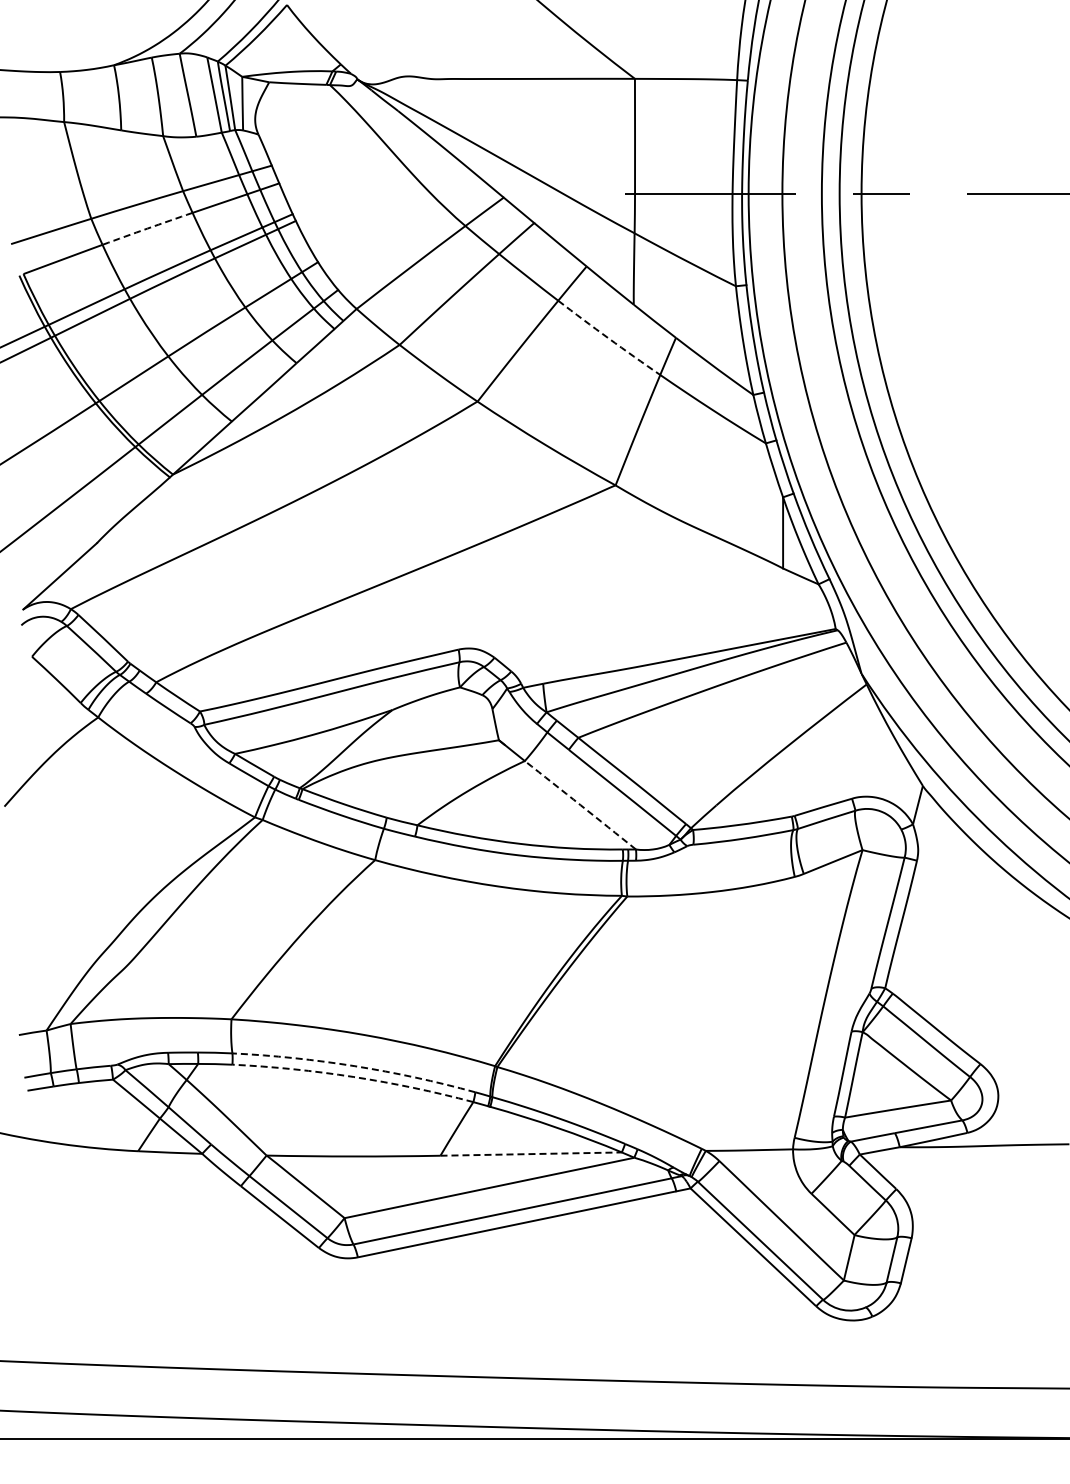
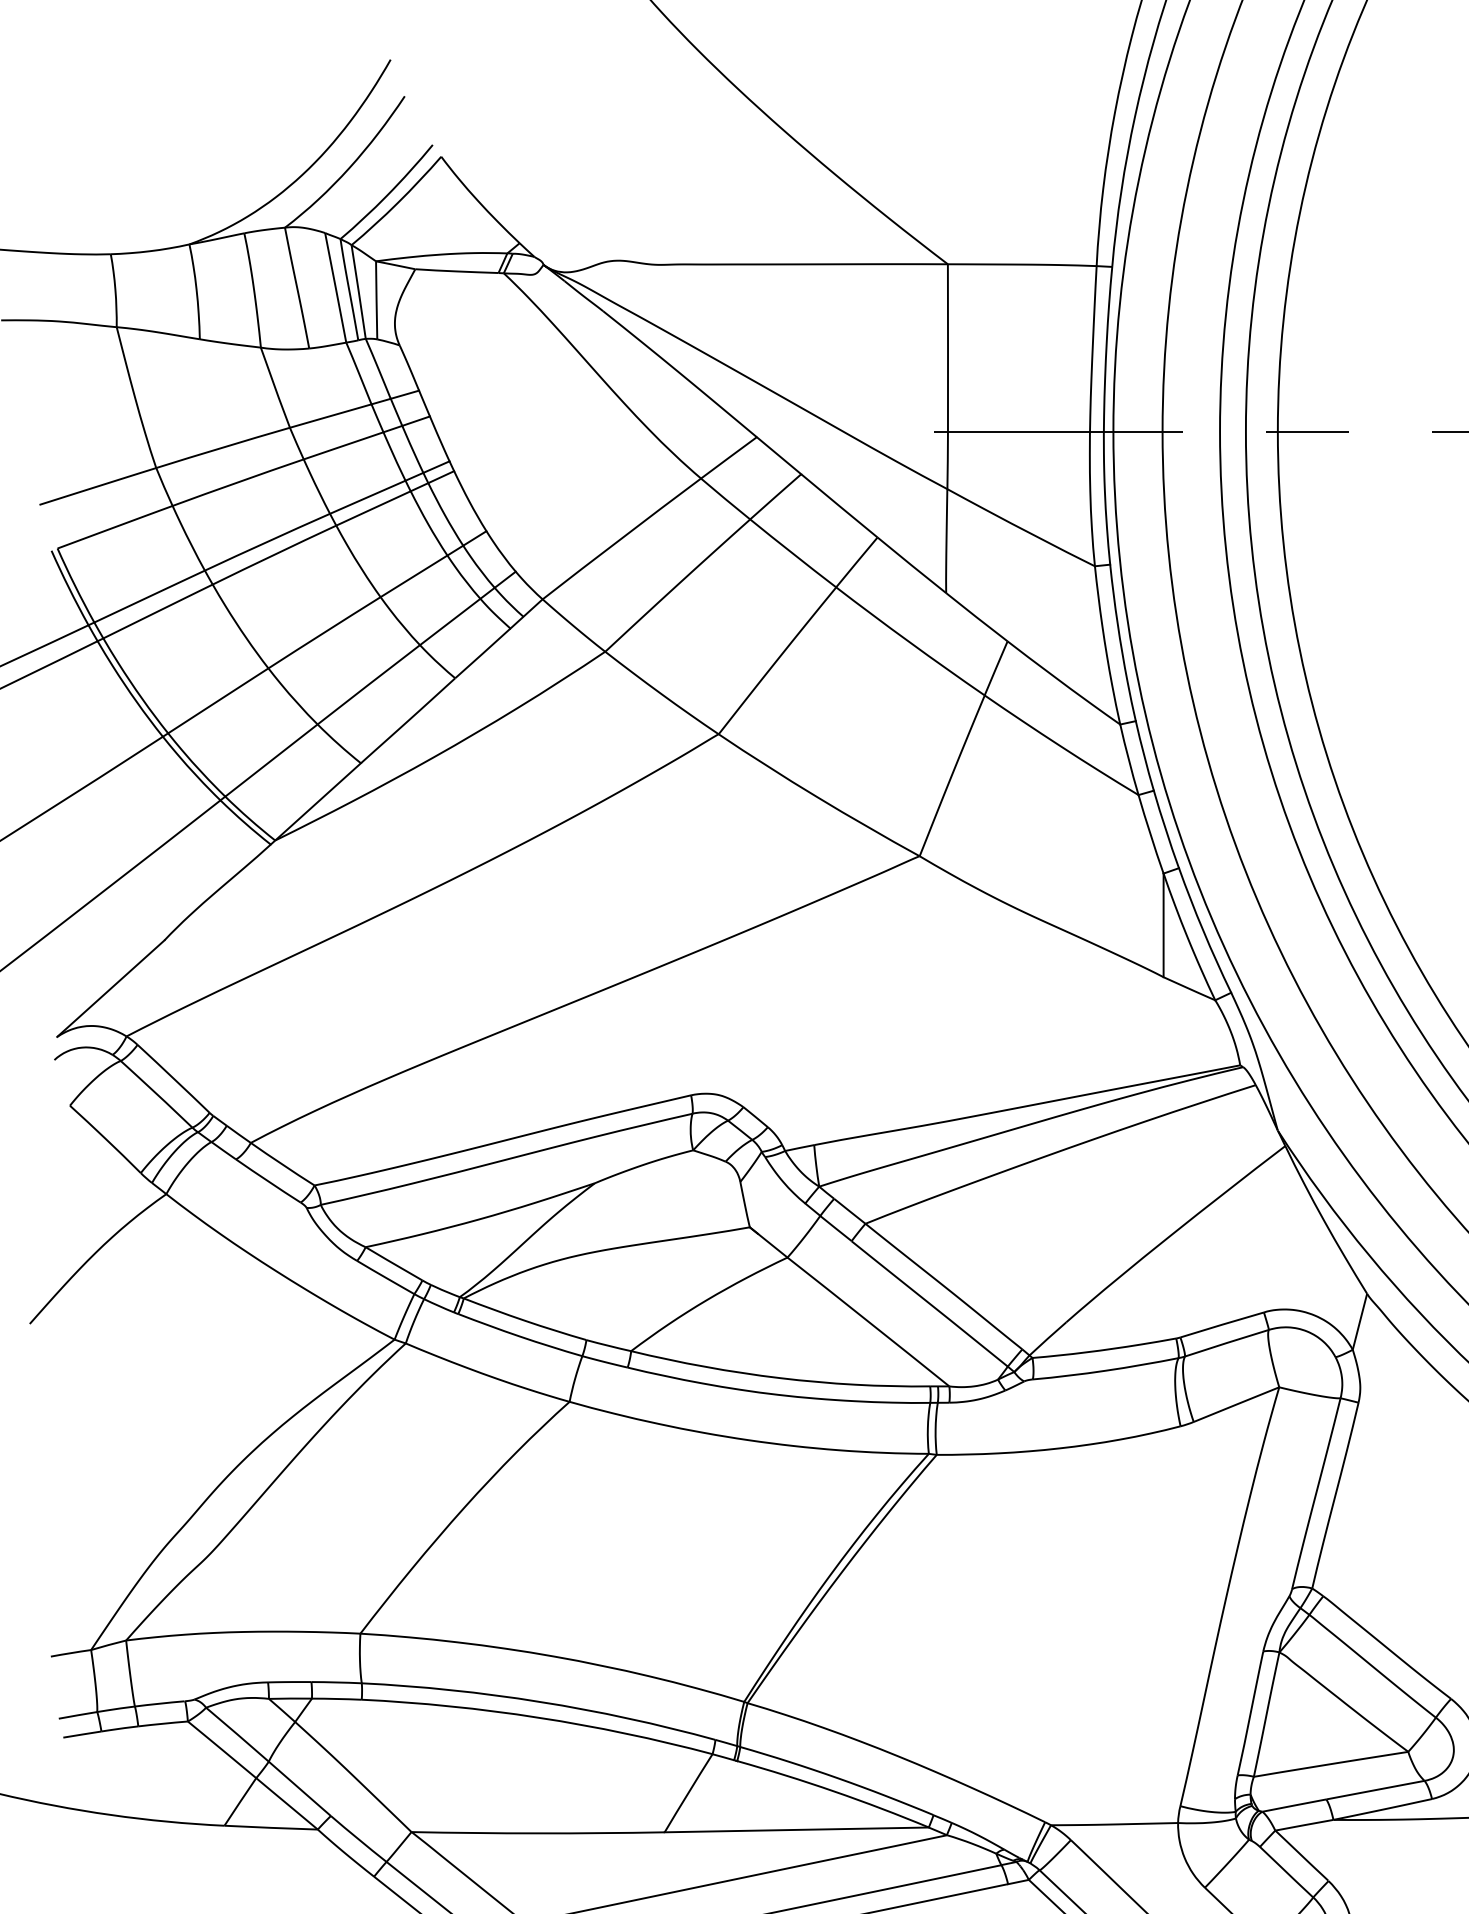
arc: (147, 228) -> (238, 482), dashed -> solid
arc: (608, 338) -> (909, 642), dashed -> solid
arc: (580, 805) -> (868, 1322), dashed -> solid
arc: (354, 1066) -> (539, 1702), dashed -> solid
arc: (353, 1077) -> (538, 1718), dashed -> solid
line: (531, 1154) -> (797, 1830), dashed -> solid

